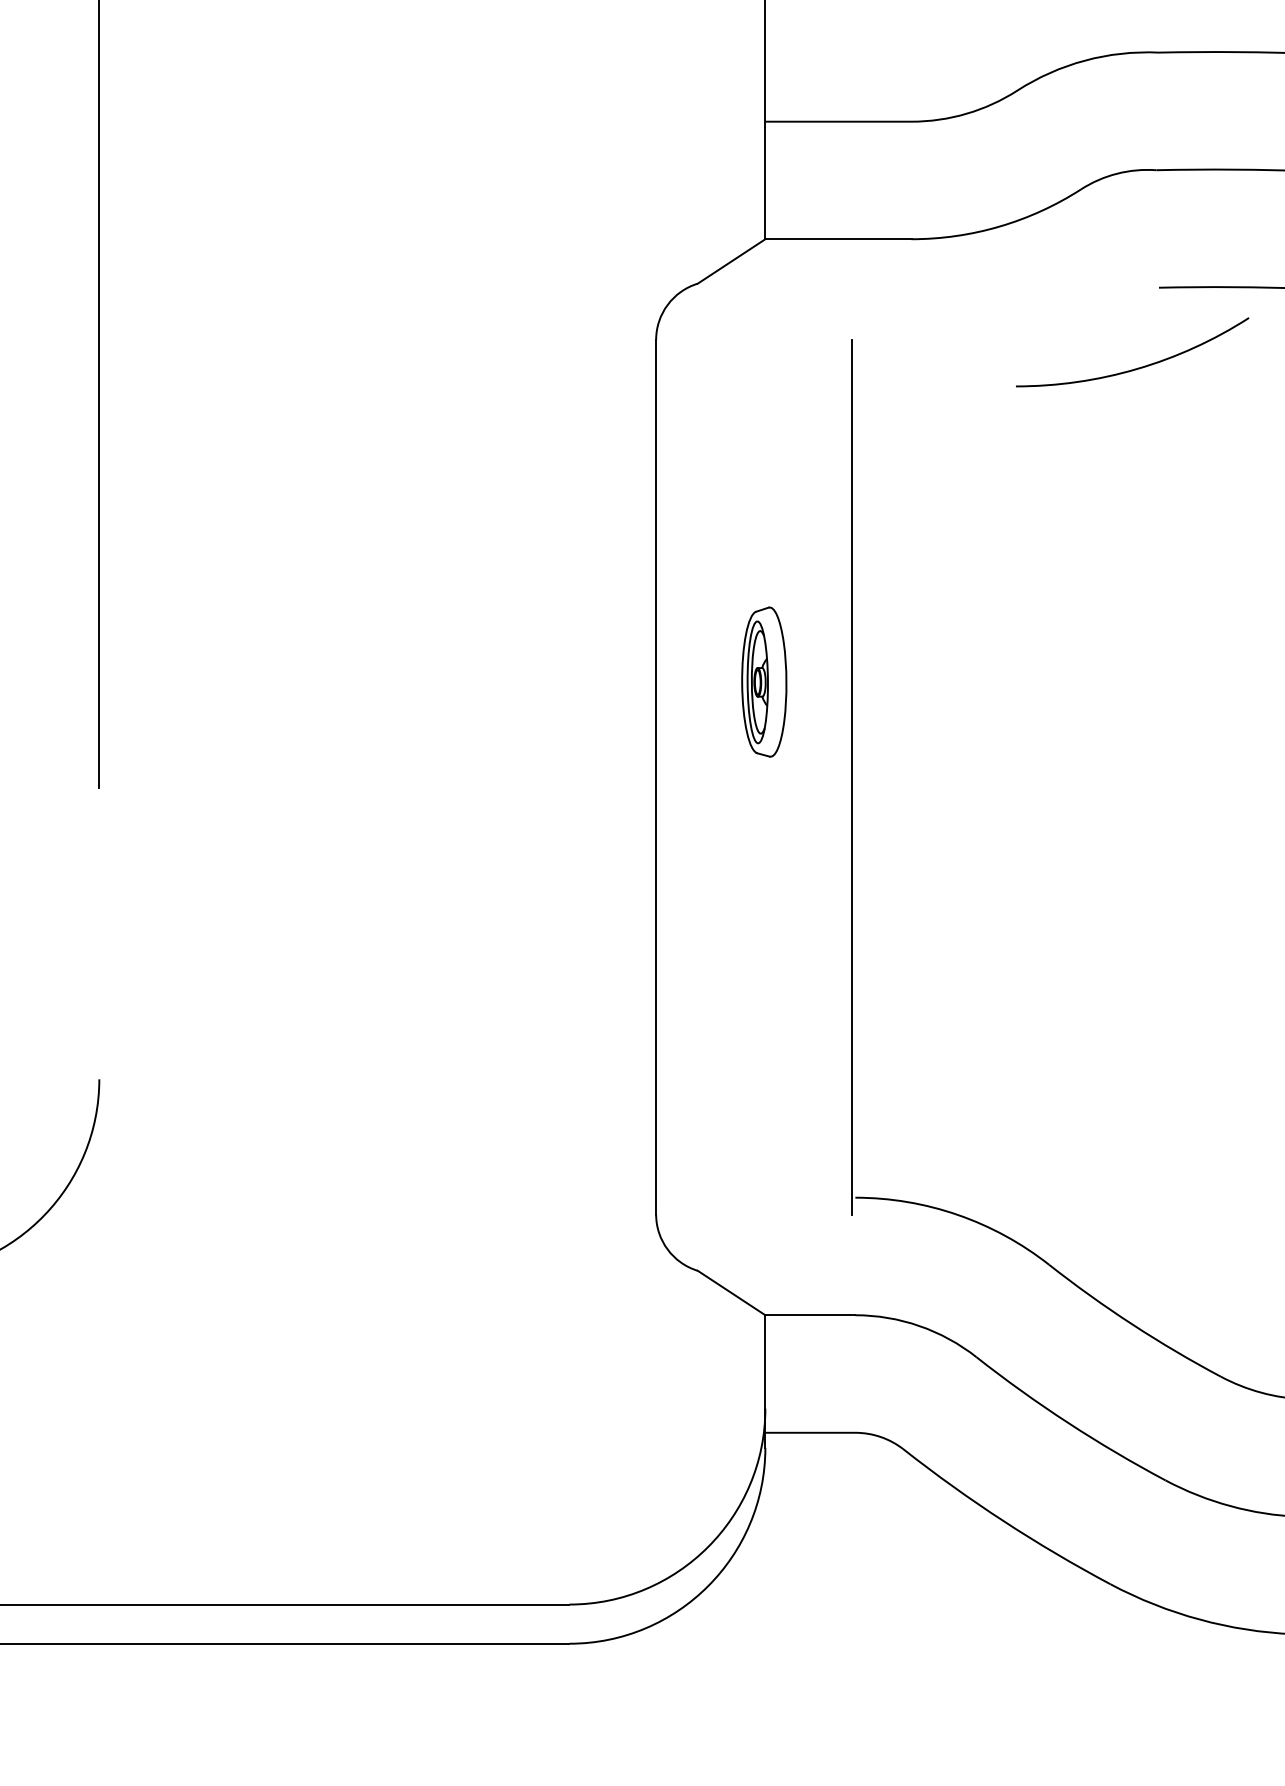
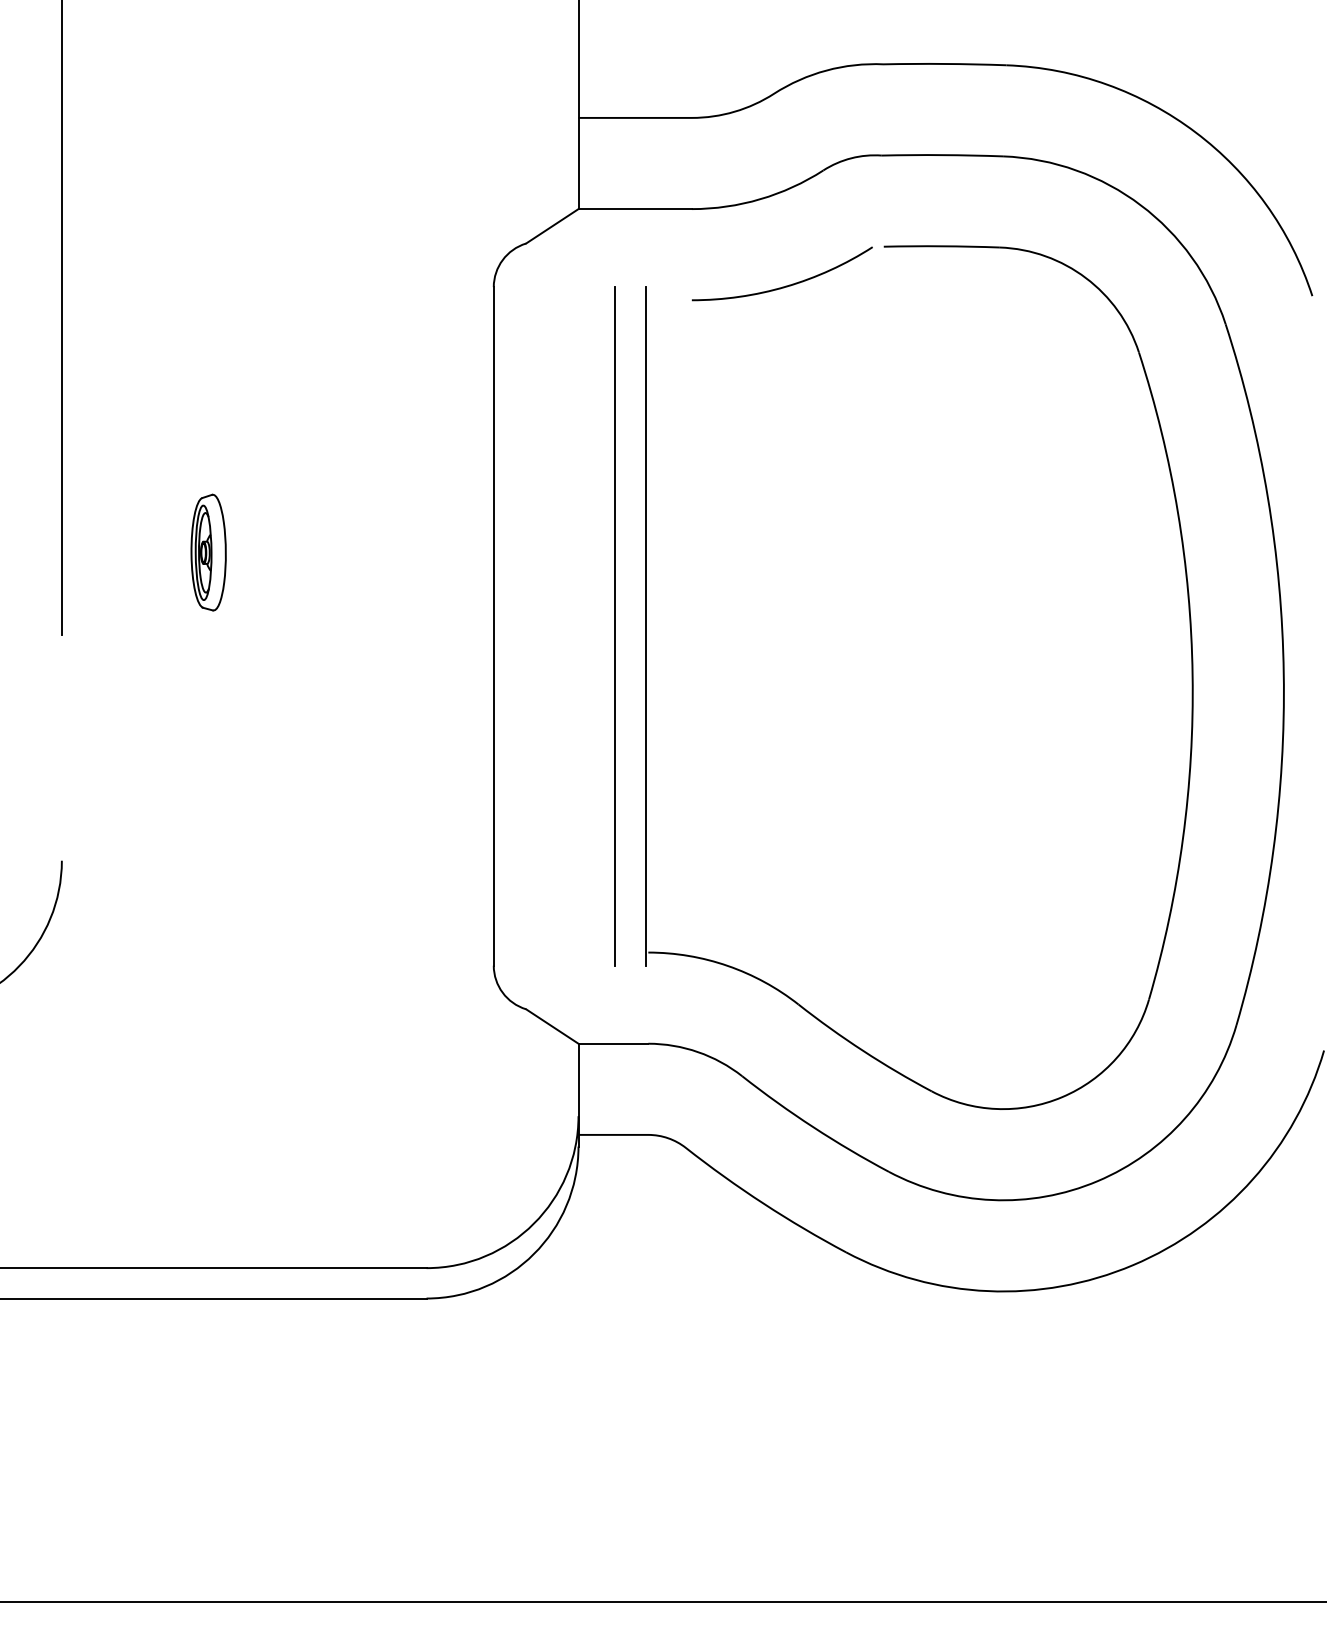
arc: (1136, 367) -> (785, 285), moved
part: (764, 681) -> (208, 552), moved
line: (813, 777) -> (615, 626), added

